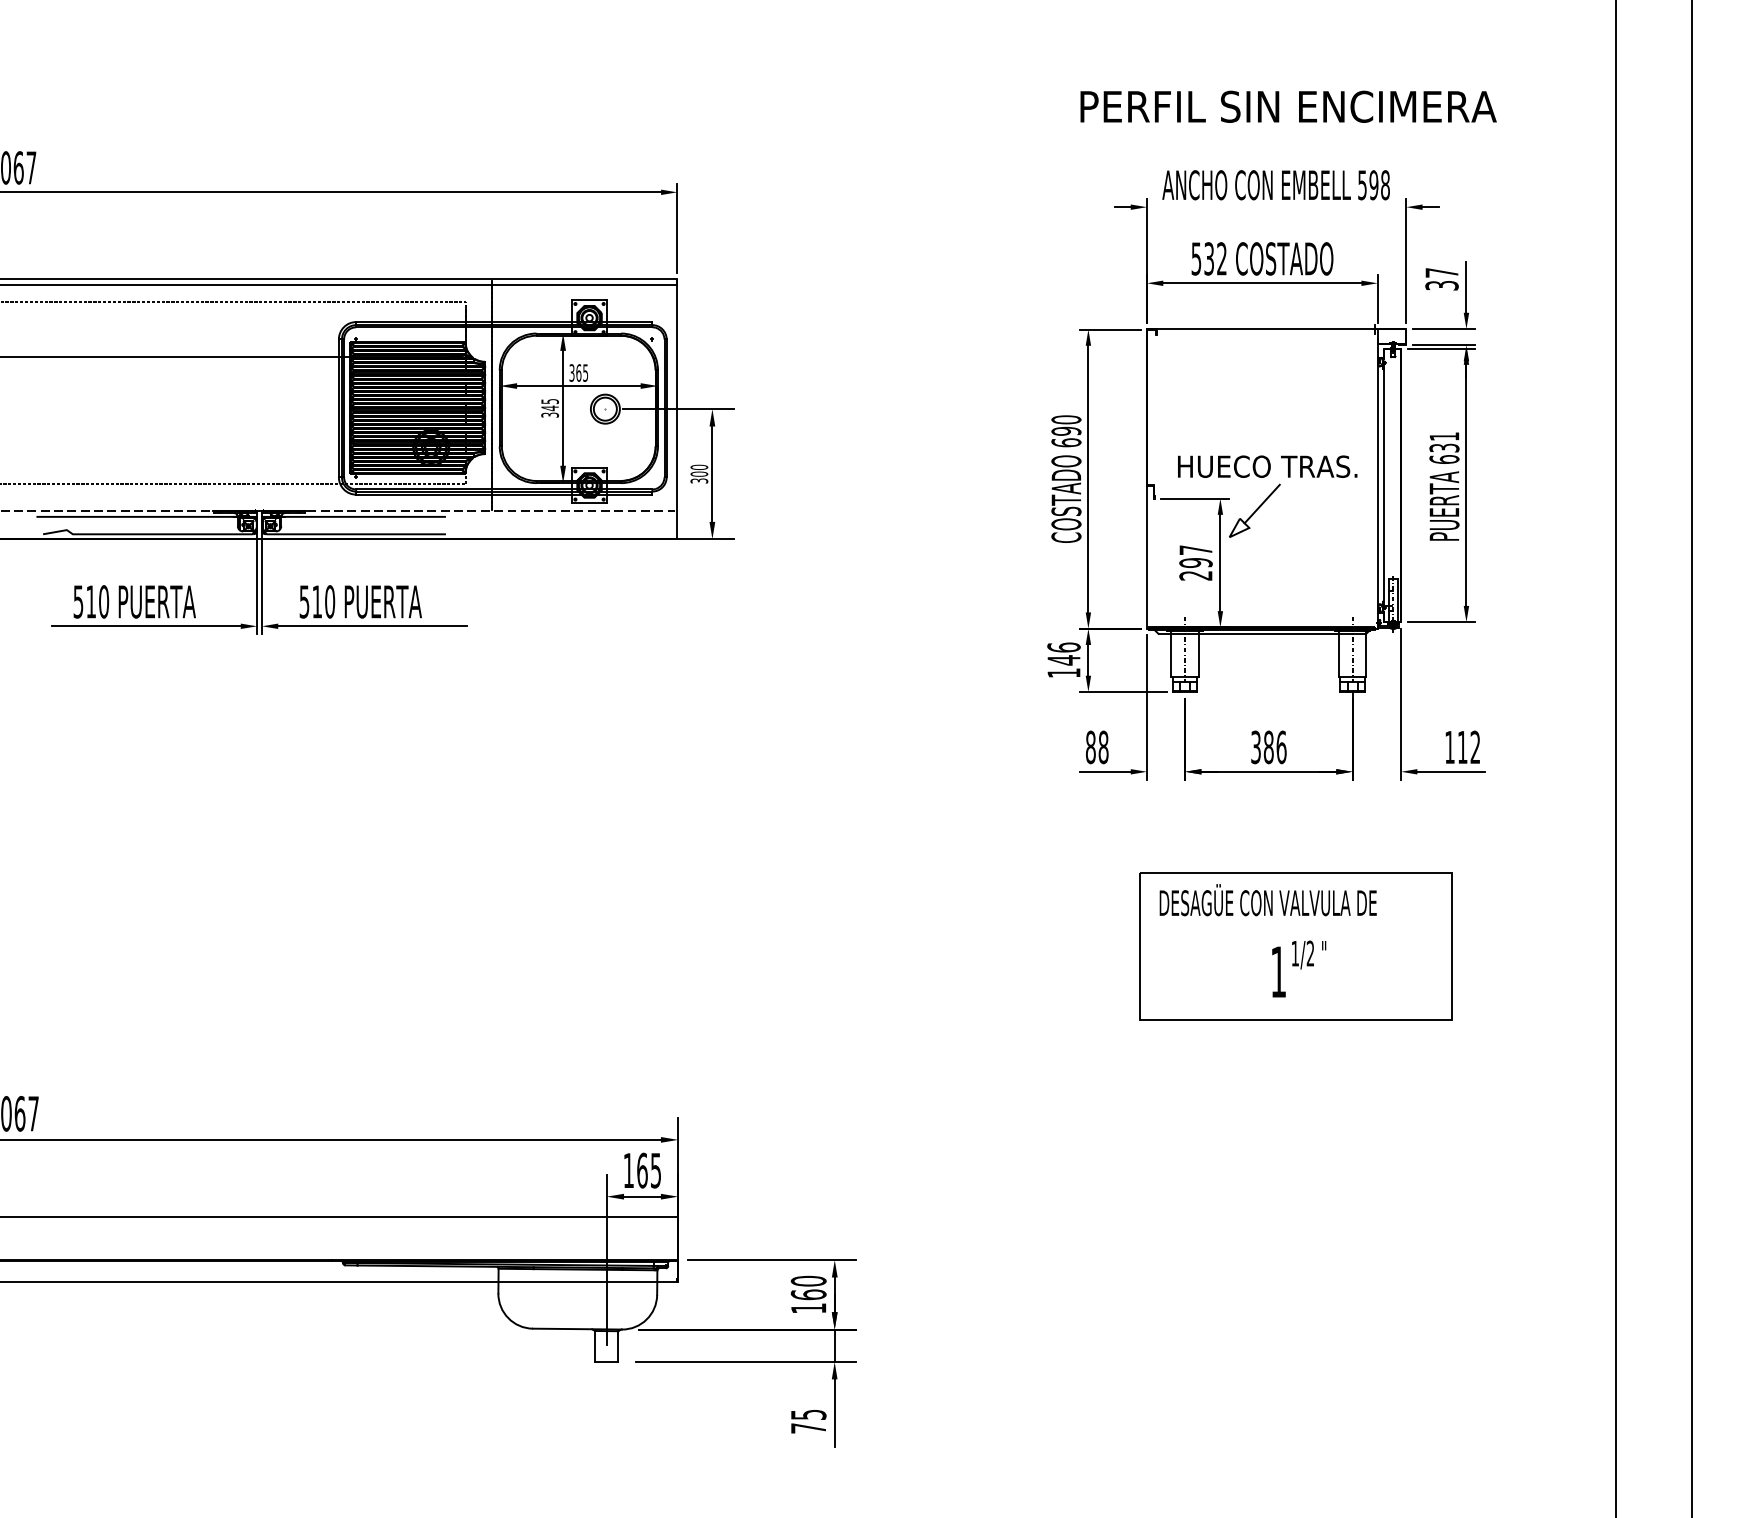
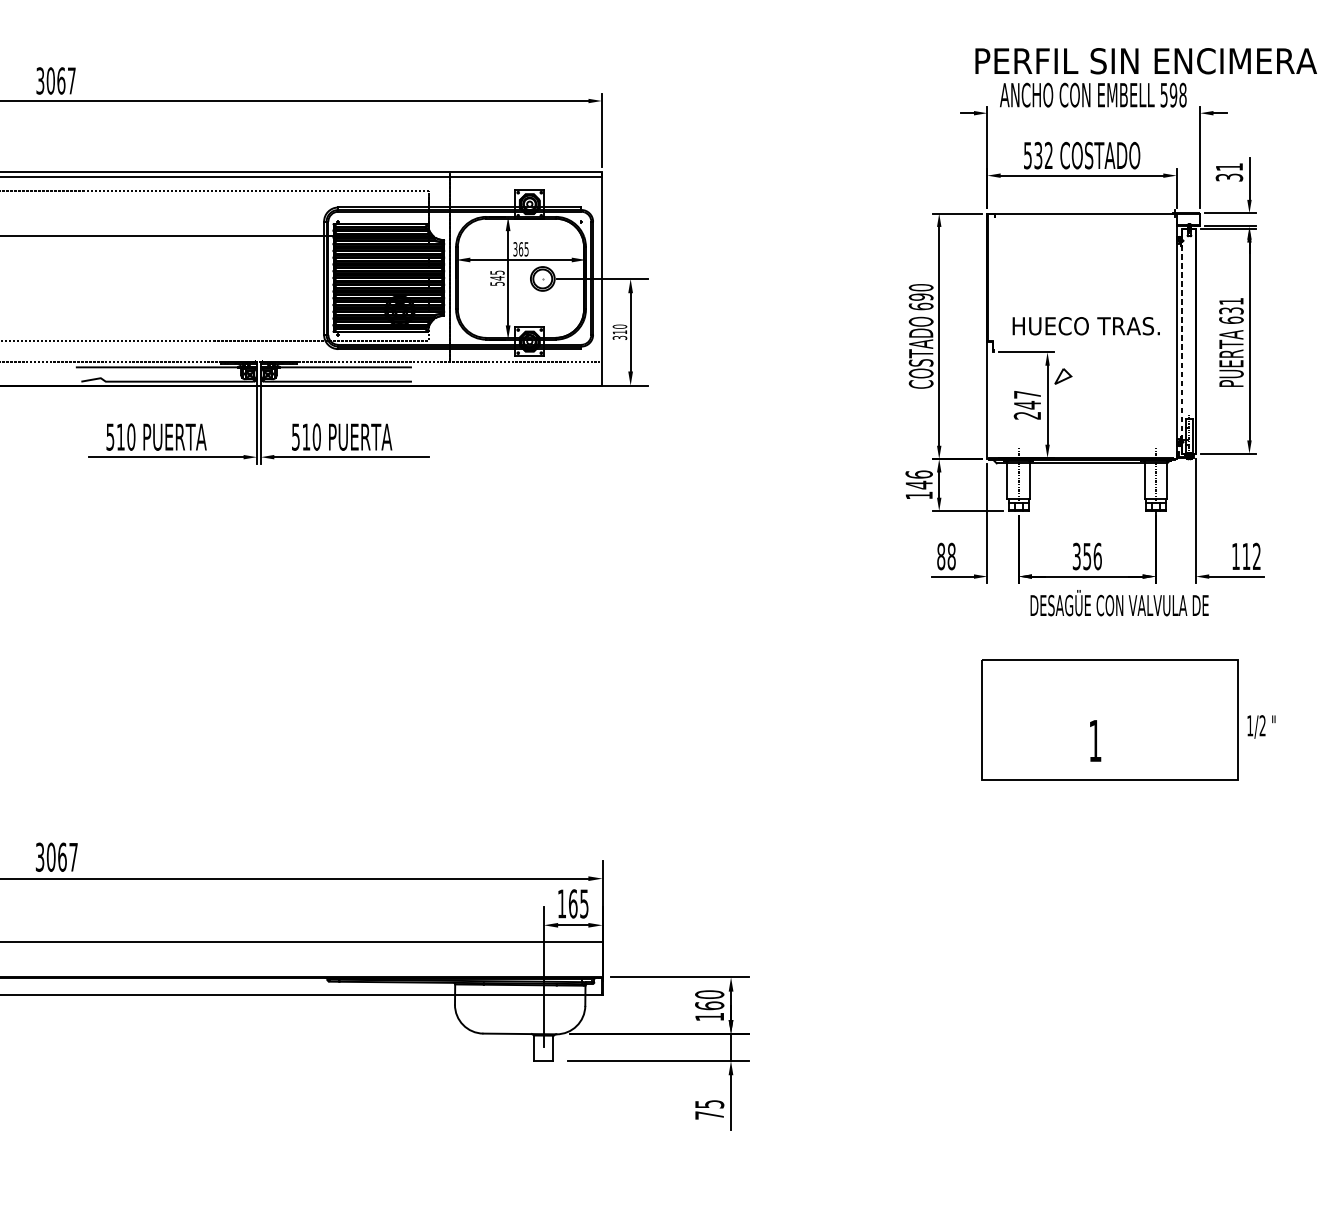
text: (1288, 106) -> (1146, 60), moved
text: (1441, 272) -> (1229, 166), 37 -> 31
text: (549, 414) -> (496, 283), 345 -> 545
text: (699, 473) -> (620, 331), 300 -> 310
line: (1384, 485) -> (1182, 341), solid -> dashed
line: (1261, 503) -> (1081, 356), removed
text: (1195, 562) -> (1027, 404), 297 -> 247
text: (1268, 747) -> (1087, 556), 386 -> 356
text: (1267, 900) -> (1119, 603), moved
text: (1309, 954) -> (1261, 726), moved

